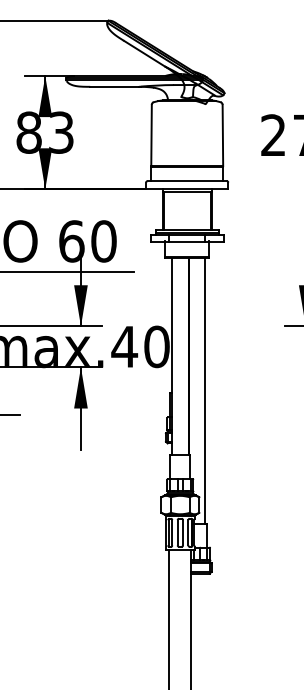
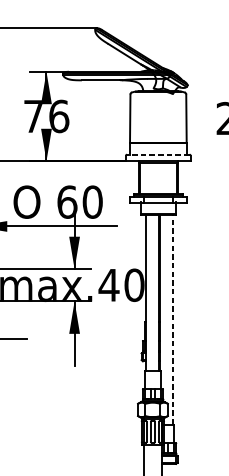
text: (45, 132) -> (46, 116), 83 -> 76
line: (187, 181) -> (158, 154), solid -> dashed
line: (205, 390) -> (172, 319), solid -> dashed

